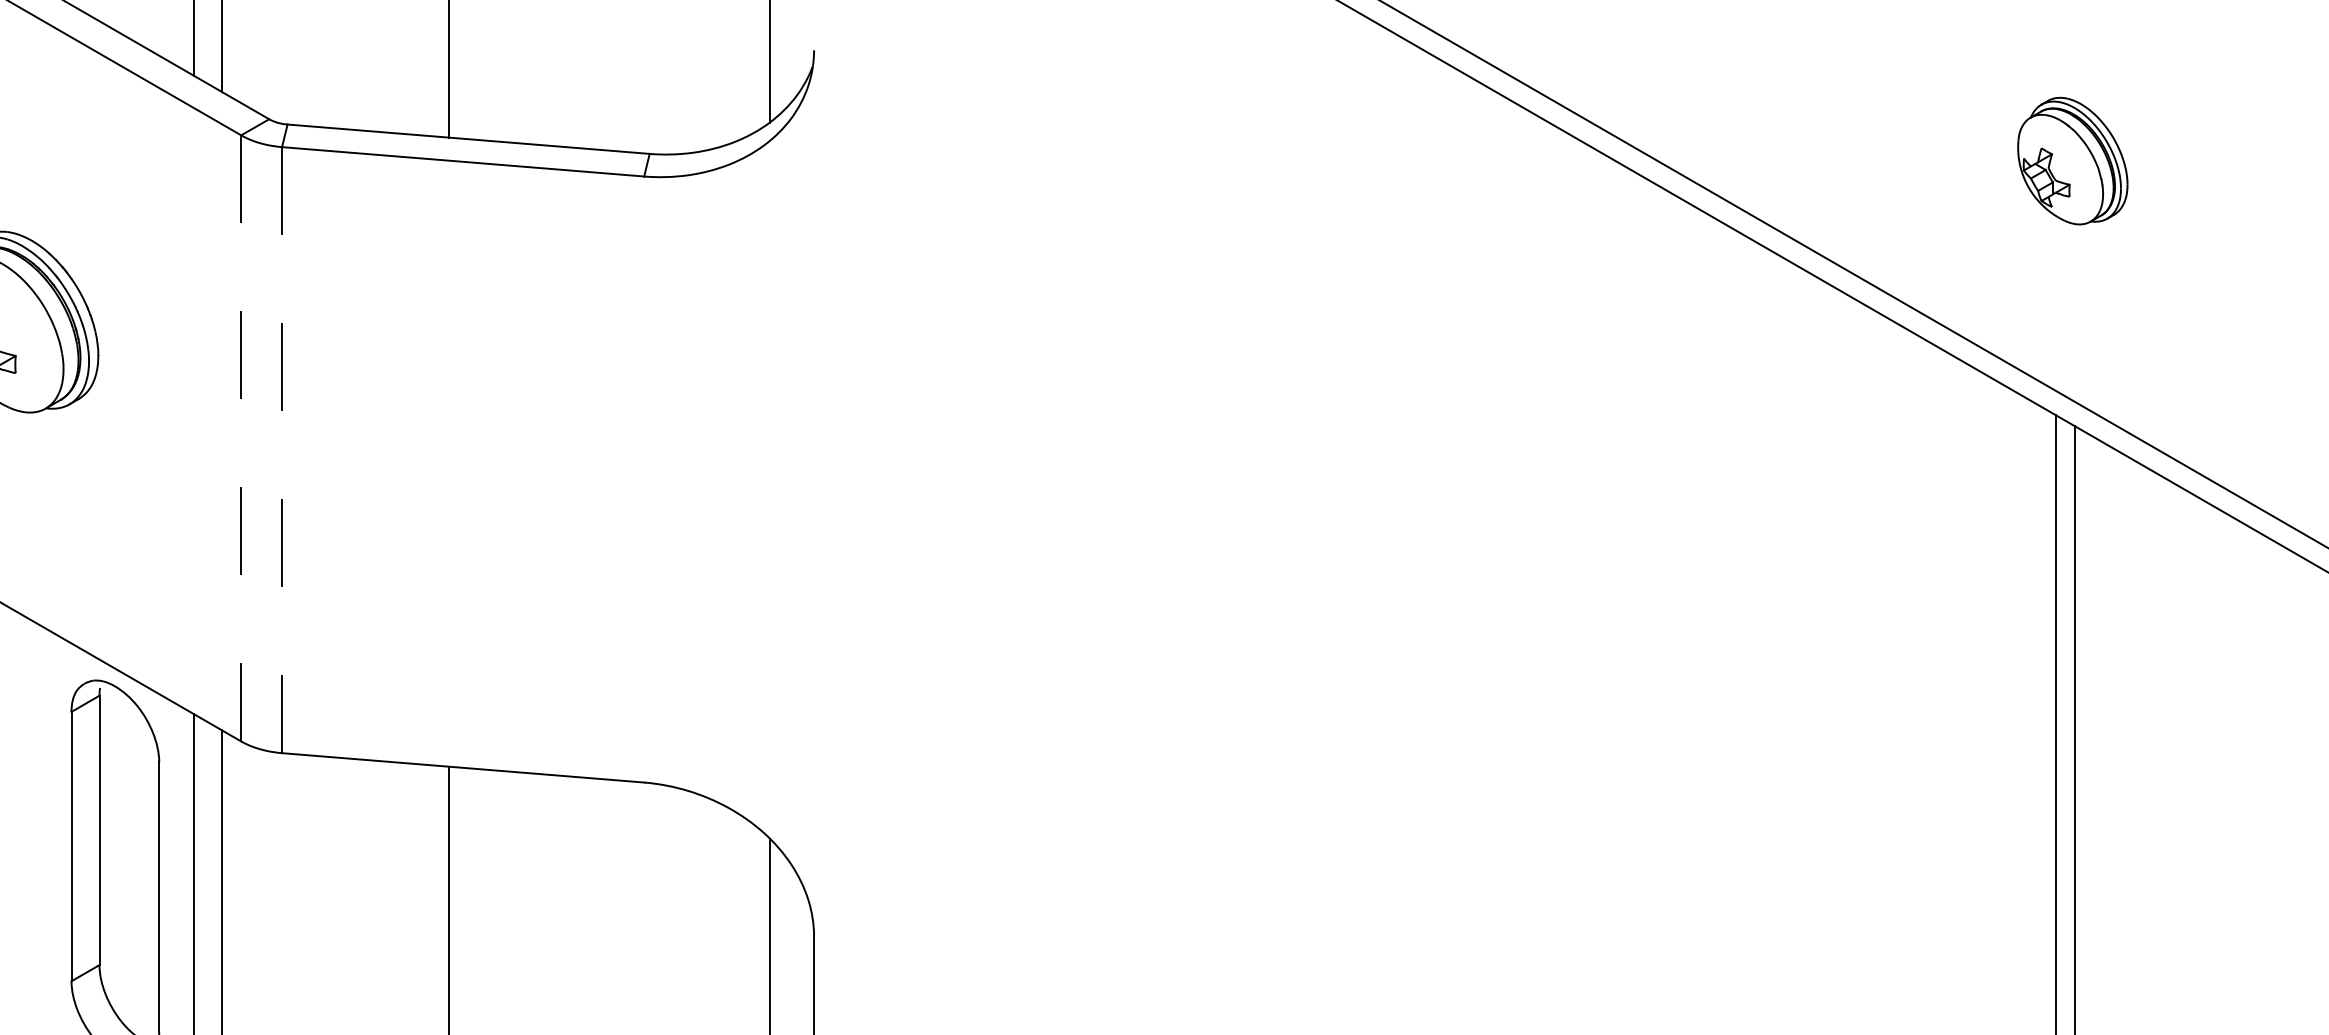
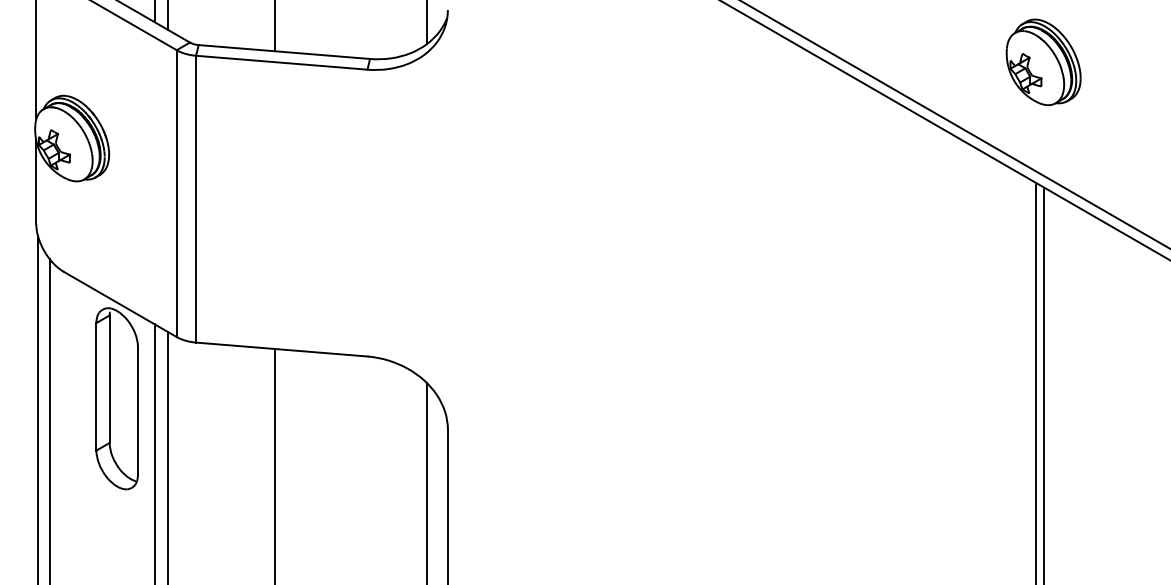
part: (2072, 161) -> (1043, 62), size x1.43
line: (240, 440) -> (176, 194), dashed -> solid
line: (282, 450) -> (196, 199), dashed -> solid

